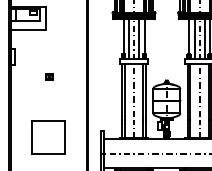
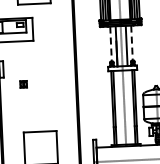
line: (123, 36) -> (110, 43), solid -> dashed
line: (144, 36) -> (131, 43), solid -> dashed
part: (49, 76) -> (23, 83), moved

